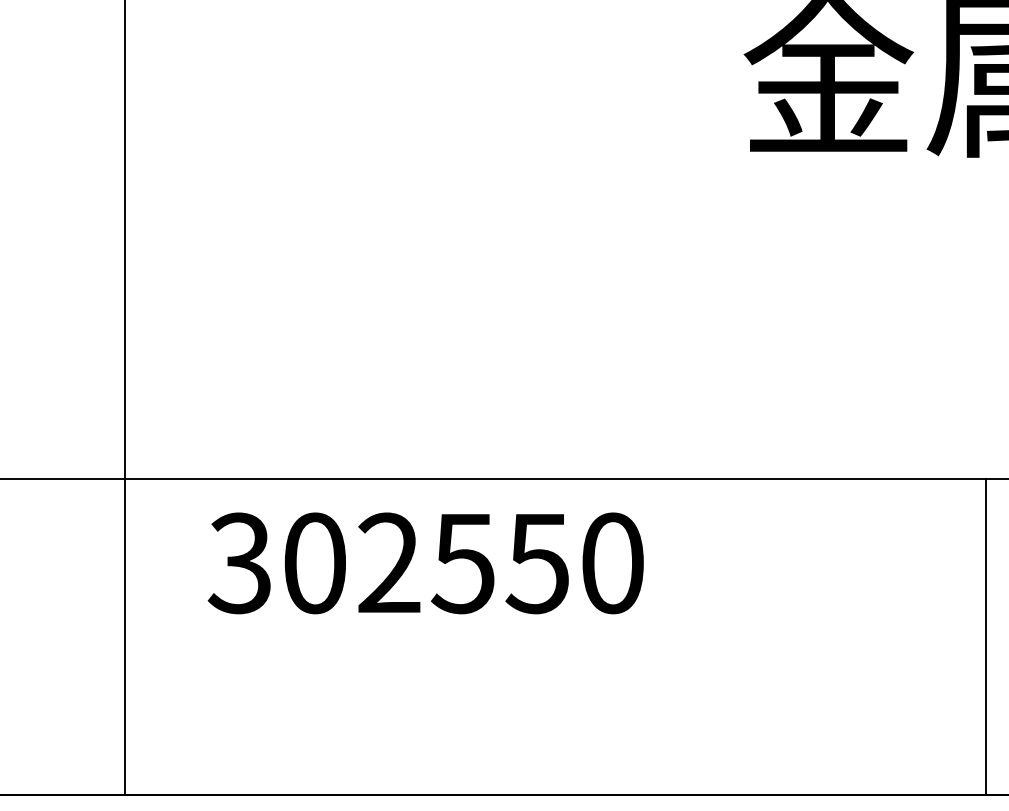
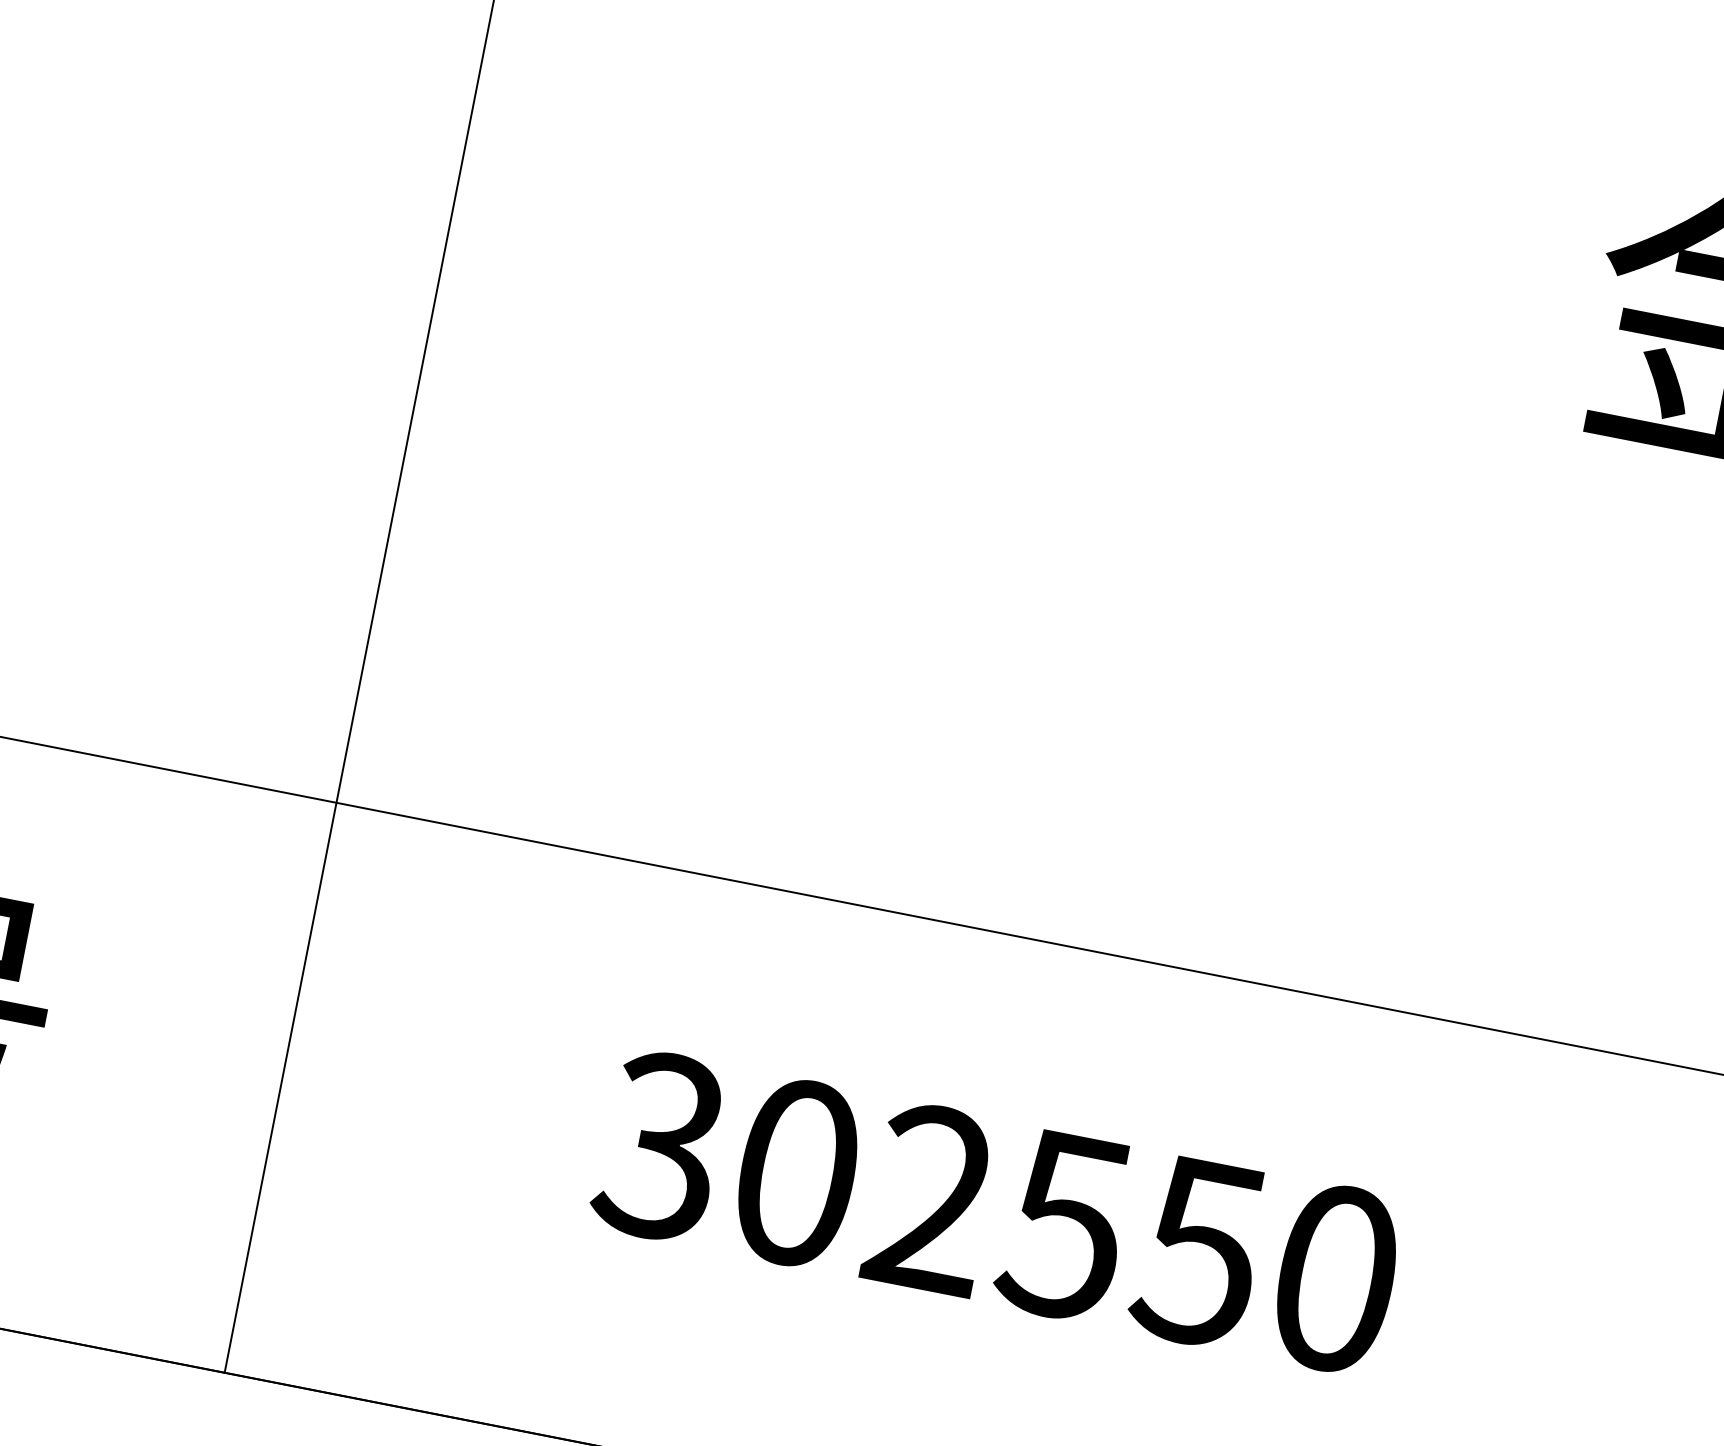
text: (425, 563) -> (996, 1212), moved

